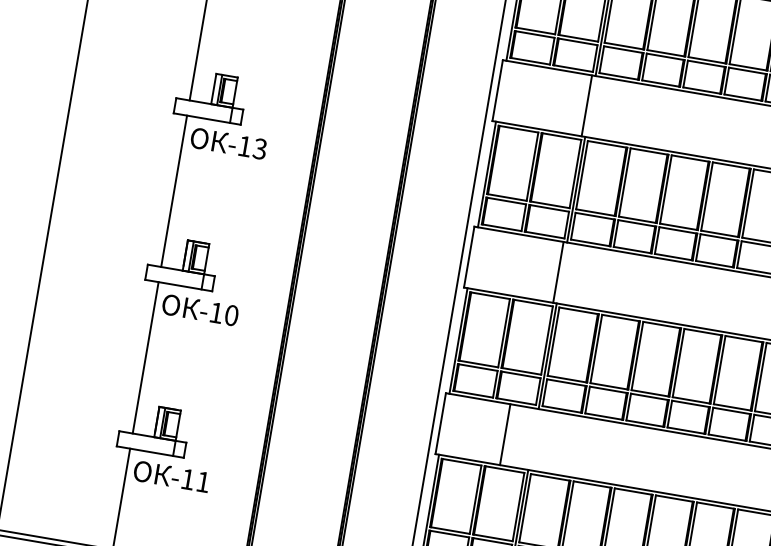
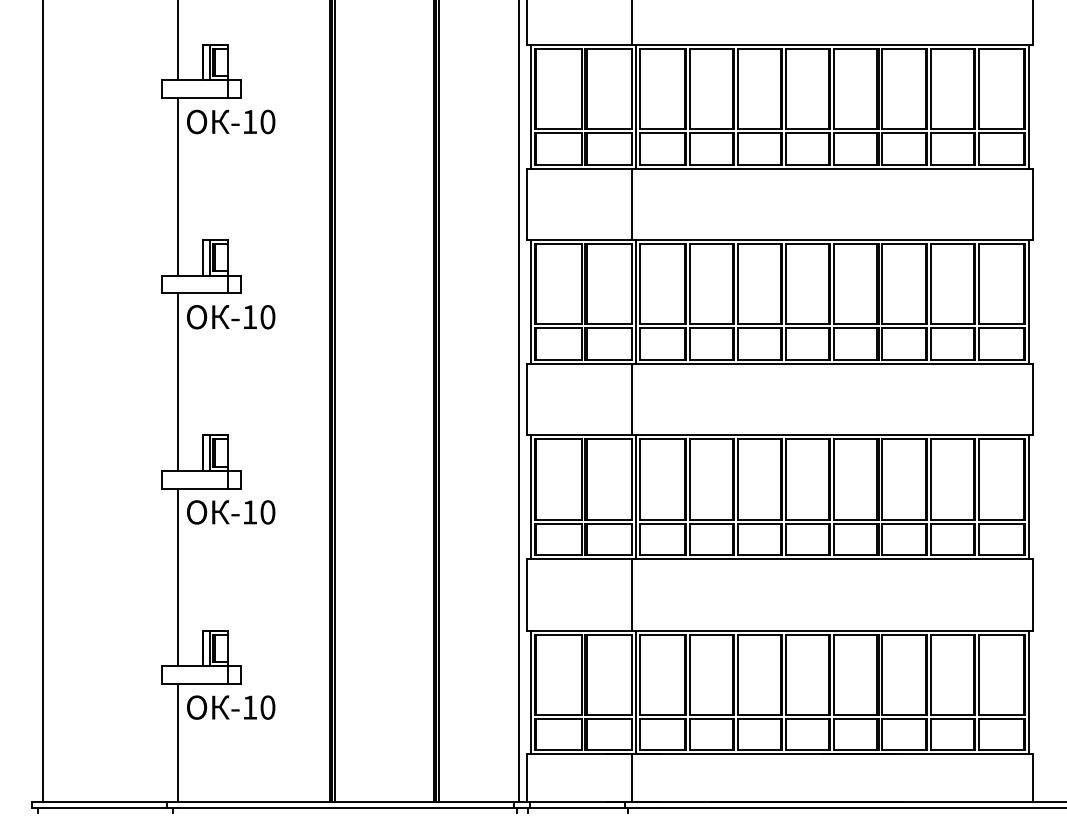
text: (259, 149) -> (267, 317), -13 -> -10
line: (505, 434) -> (631, 594), moved
text: (202, 481) -> (267, 707), -11 -> -10

